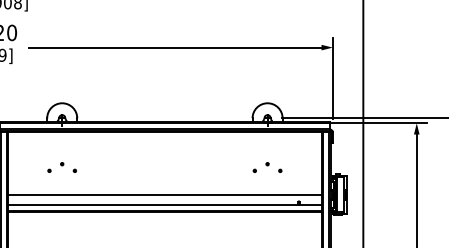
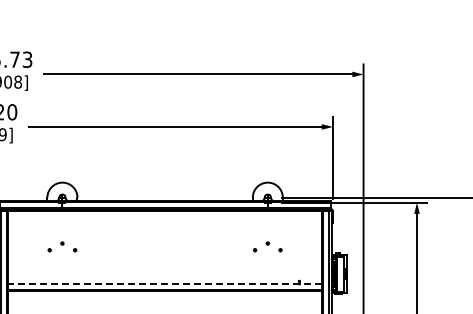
line: (164, 195) -> (164, 274), removed
line: (165, 205) -> (165, 284), solid -> dashed

